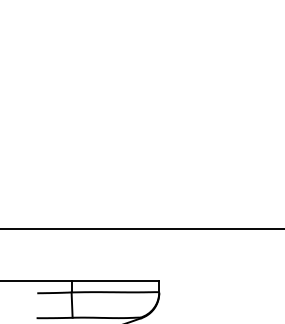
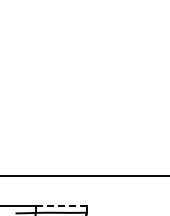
line: (116, 281) -> (61, 206), solid -> dashed

